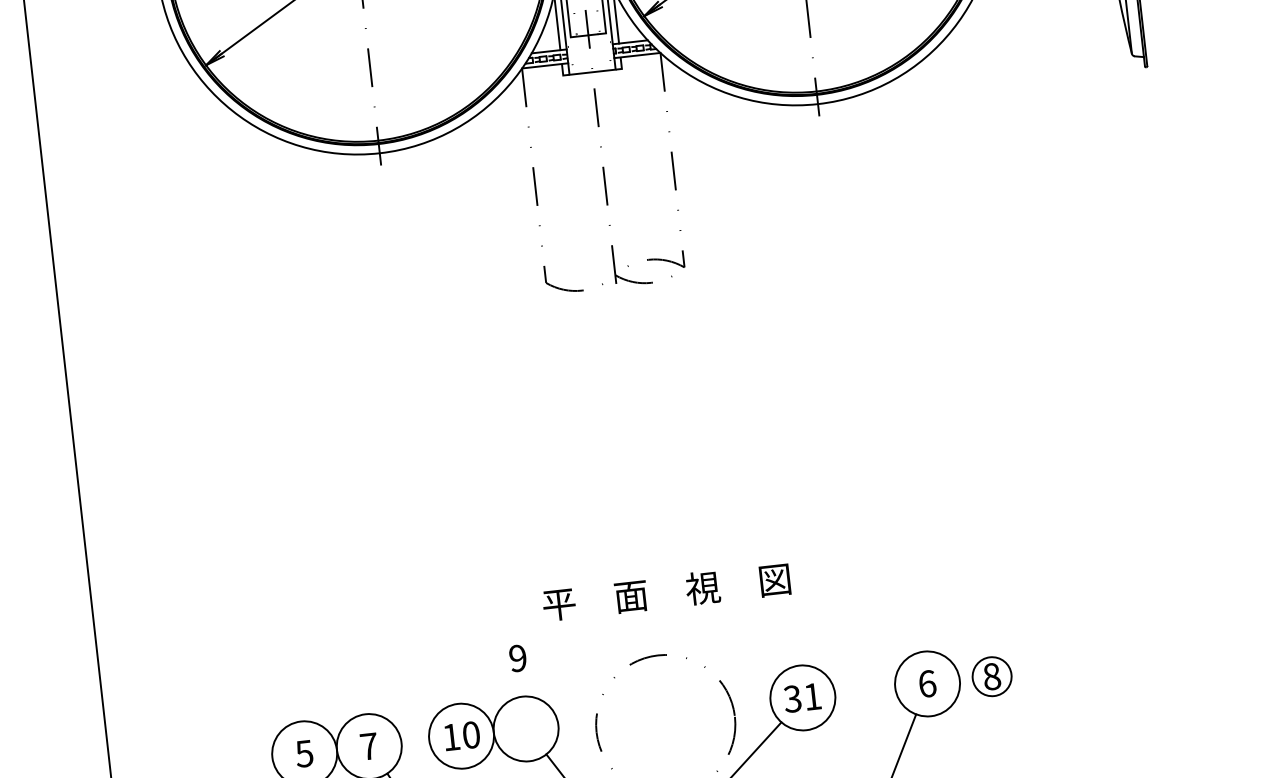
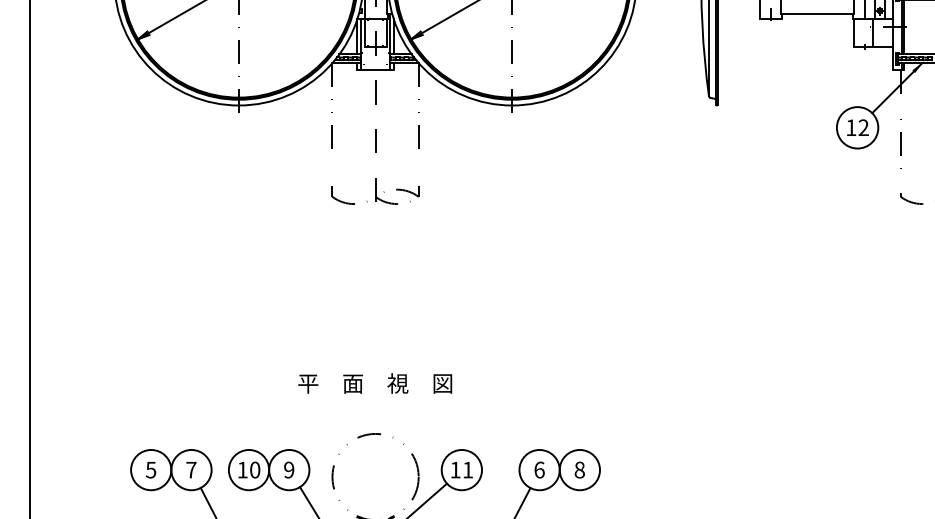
text: (666, 592) -> (375, 383), moved
text: (518, 657) -> (289, 469), moved
circle: (991, 675) -> (579, 469), size x1.67
text: (792, 698) -> (455, 469), 31 -> 11

